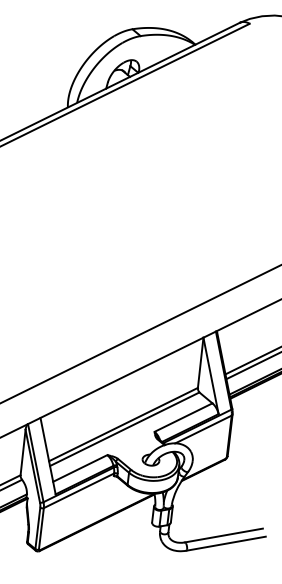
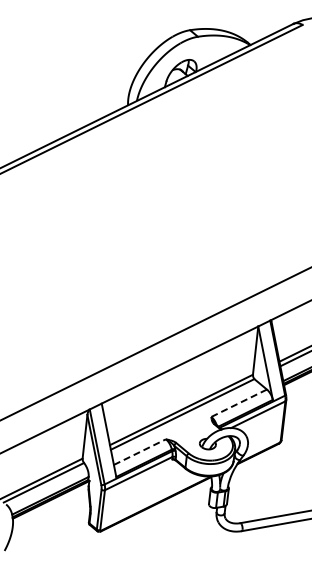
line: (183, 417) -> (239, 403), solid -> dashed
line: (80, 467) -> (140, 451), solid -> dashed

